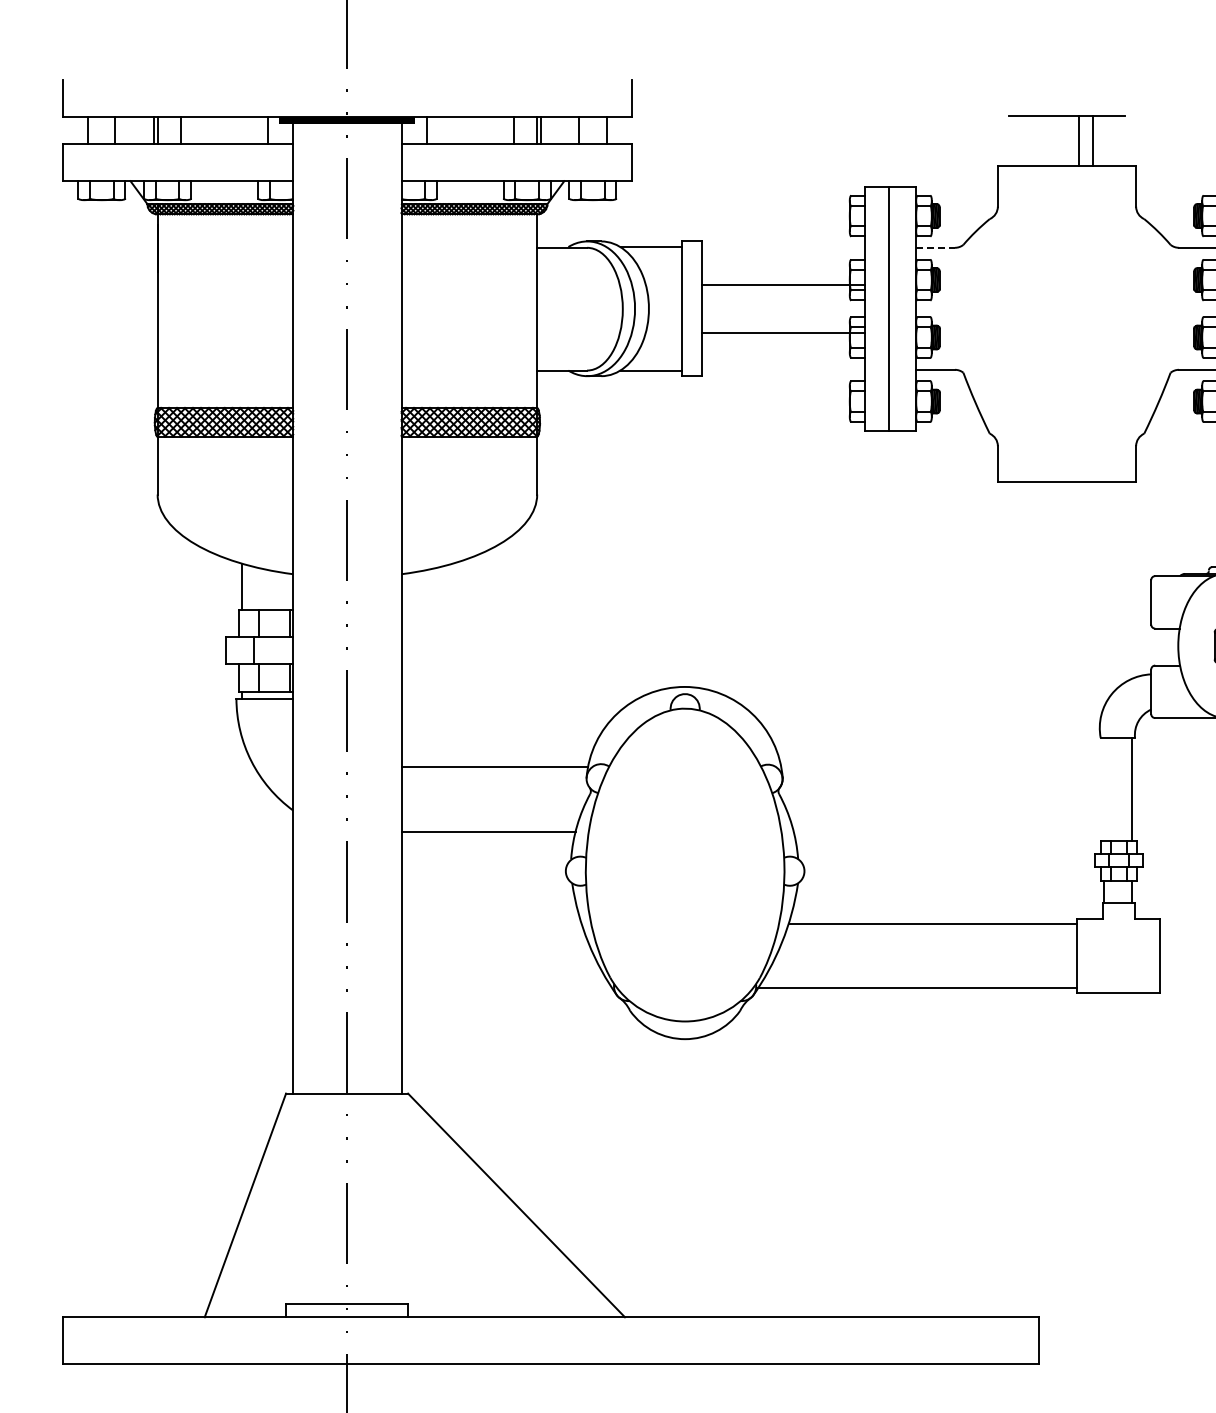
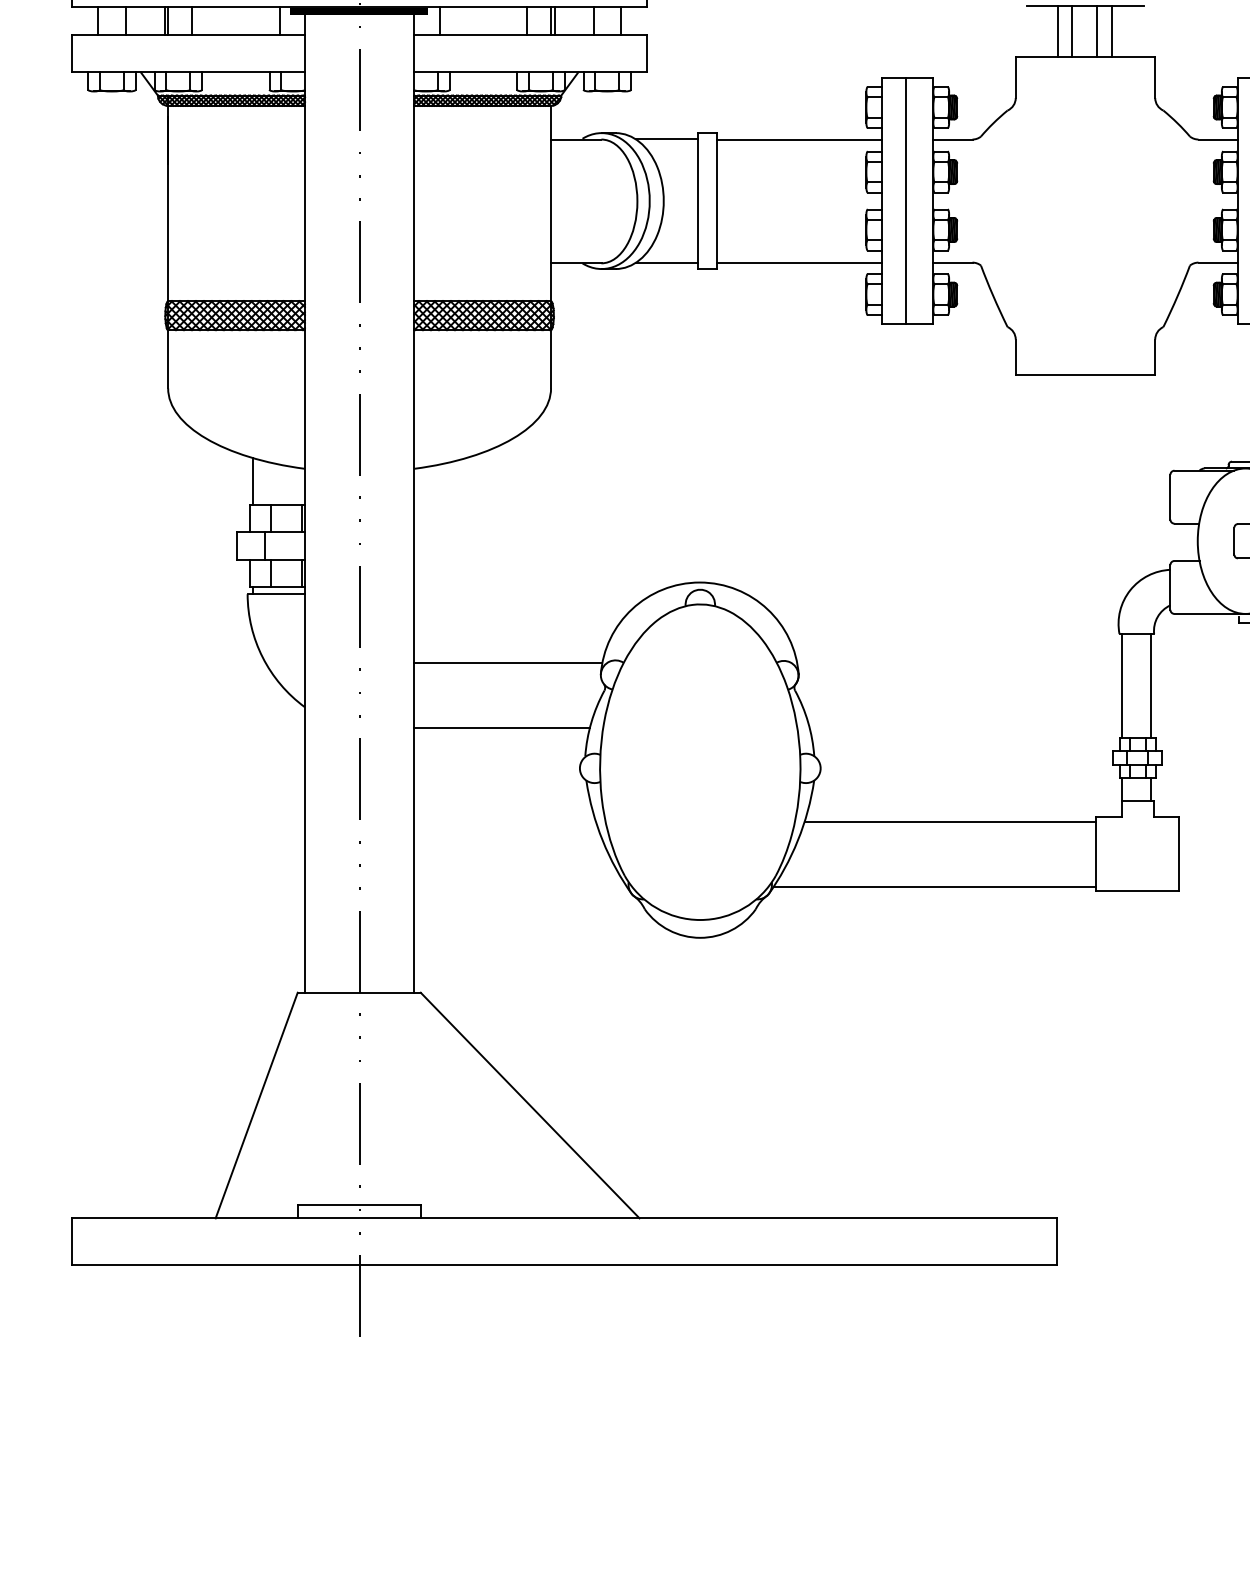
line: (1039, 140) -> (1057, 31), added
line: (1053, 140) -> (1071, 31), added
line: (935, 247) -> (952, 139), dashed -> solid
line: (783, 285) -> (799, 139), moved
line: (783, 333) -> (799, 263), moved
line: (1103, 789) -> (1122, 685), added

